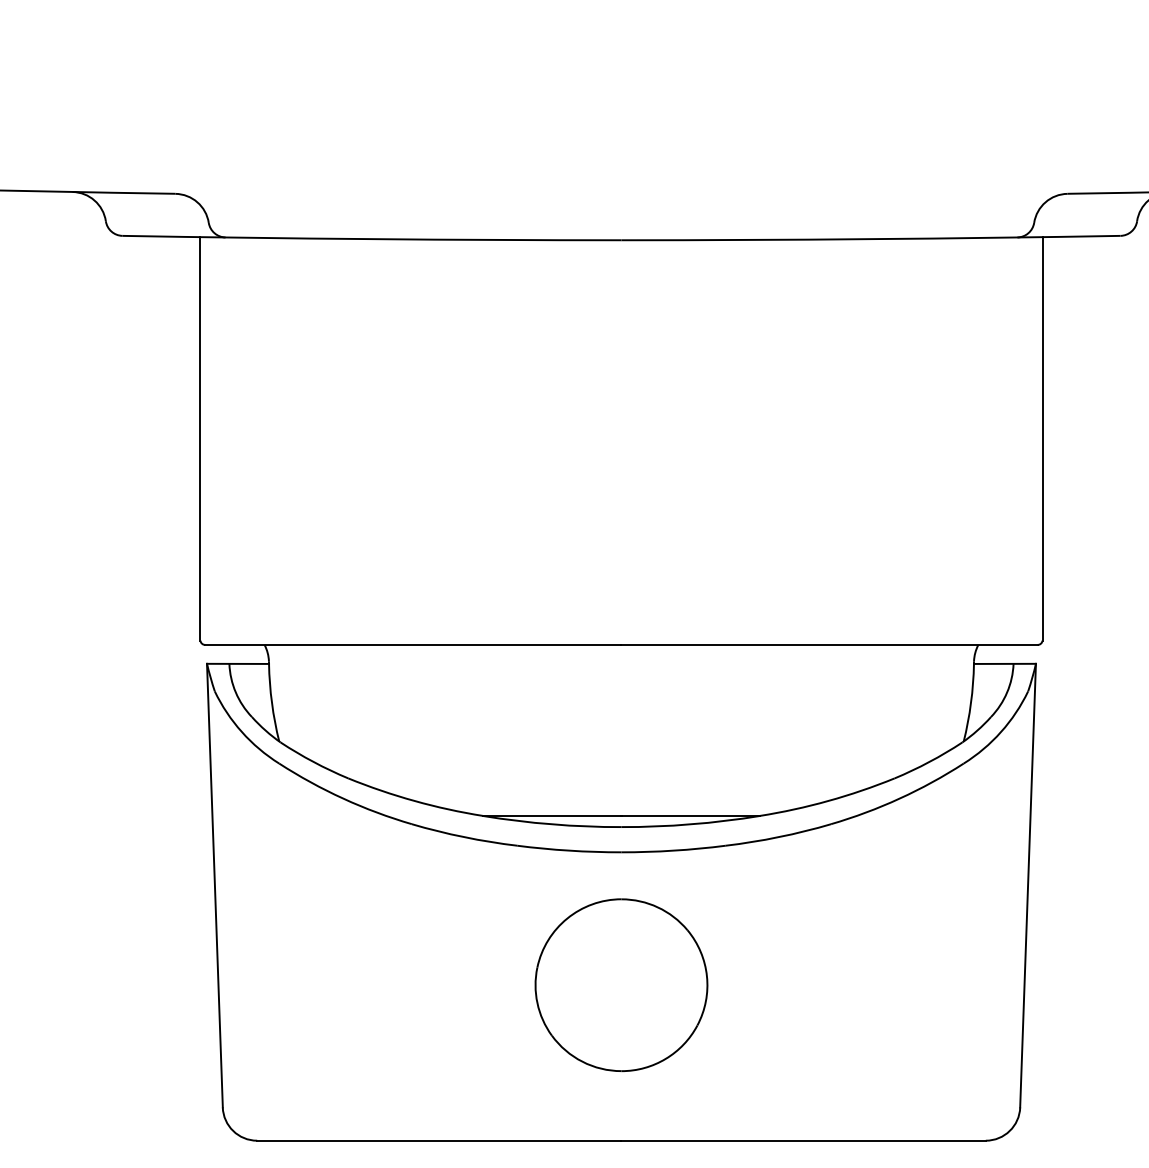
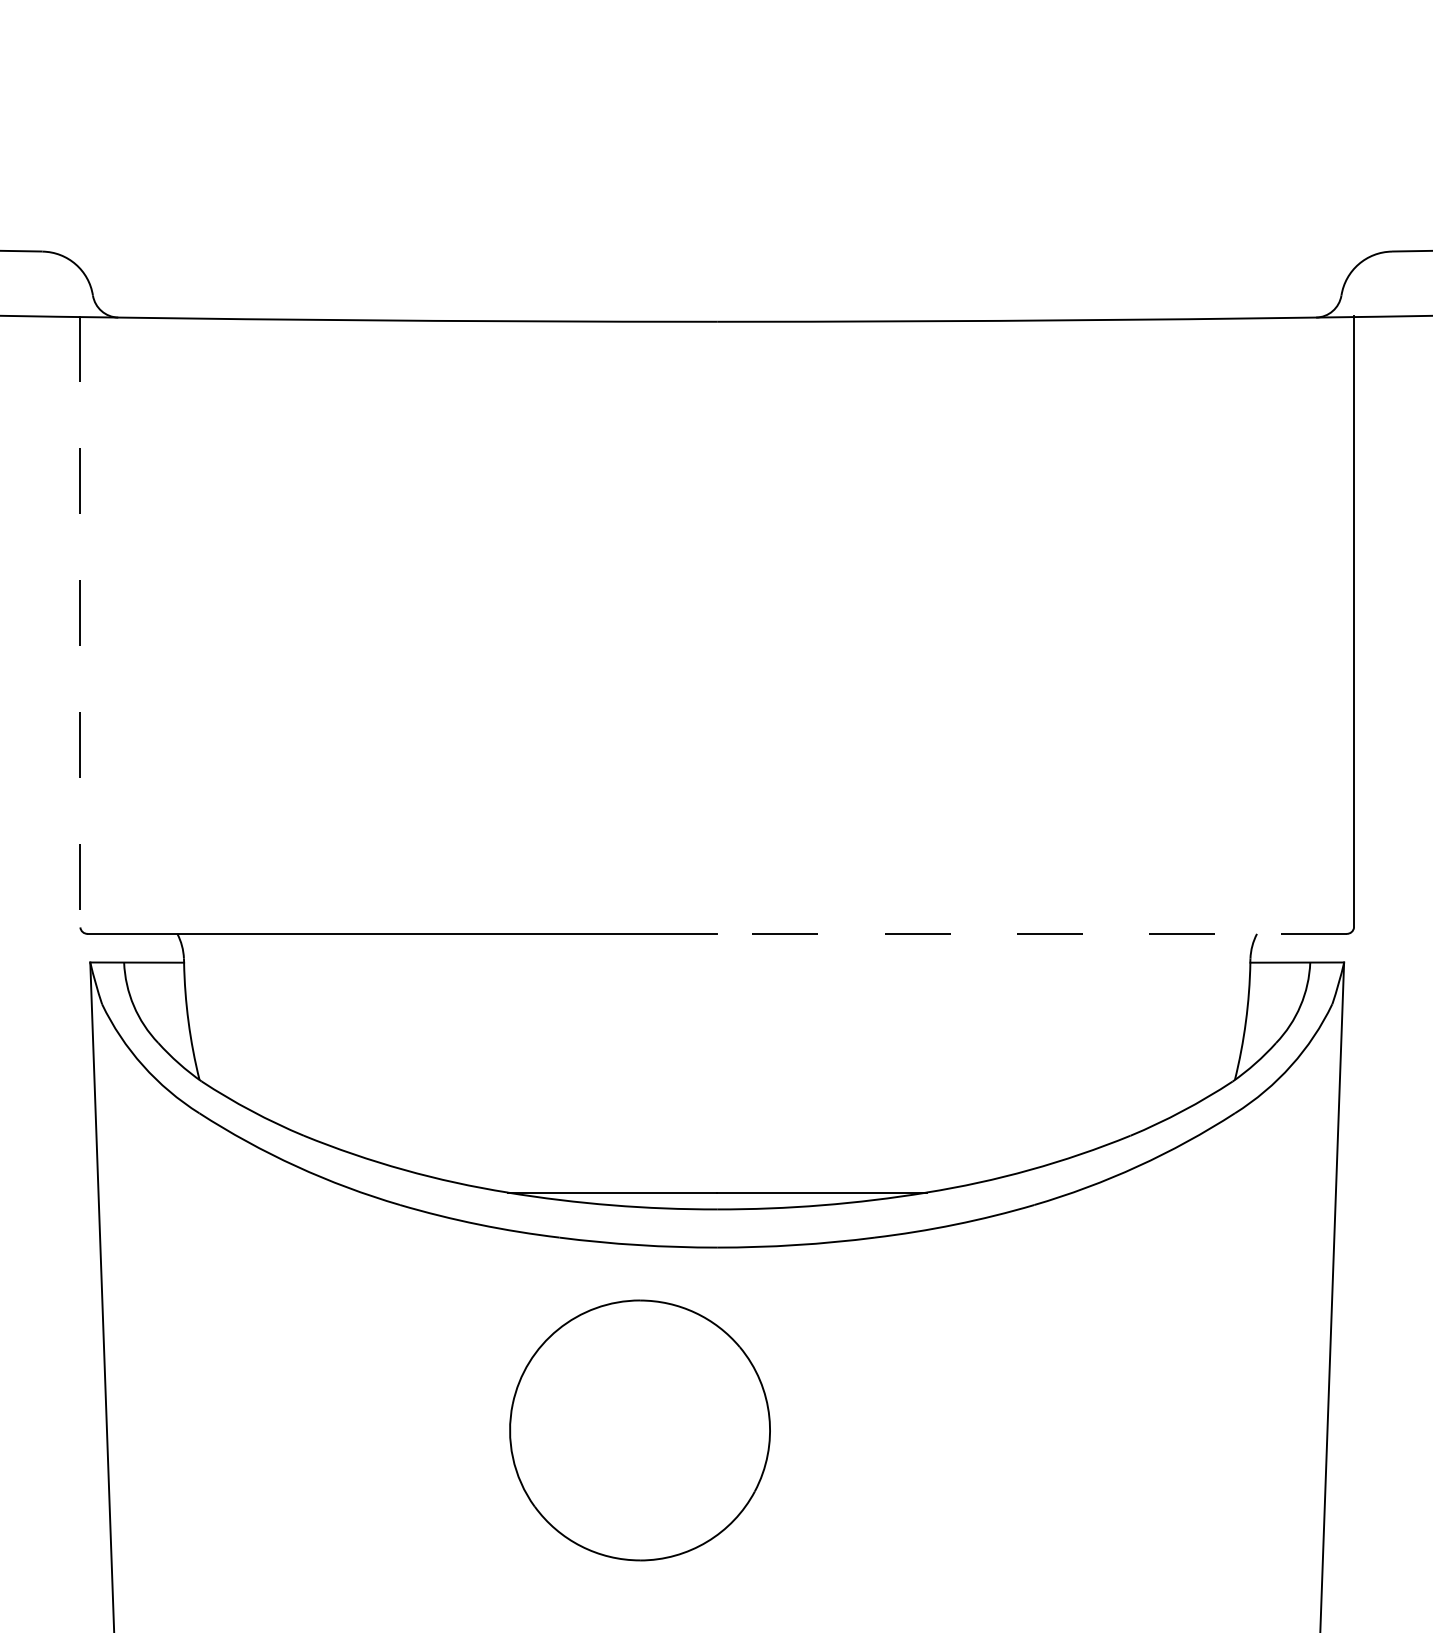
line: (200, 439) -> (80, 623), solid -> dashed
line: (829, 644) -> (1031, 933), solid -> dashed
part: (621, 985) -> (640, 1430), moved

